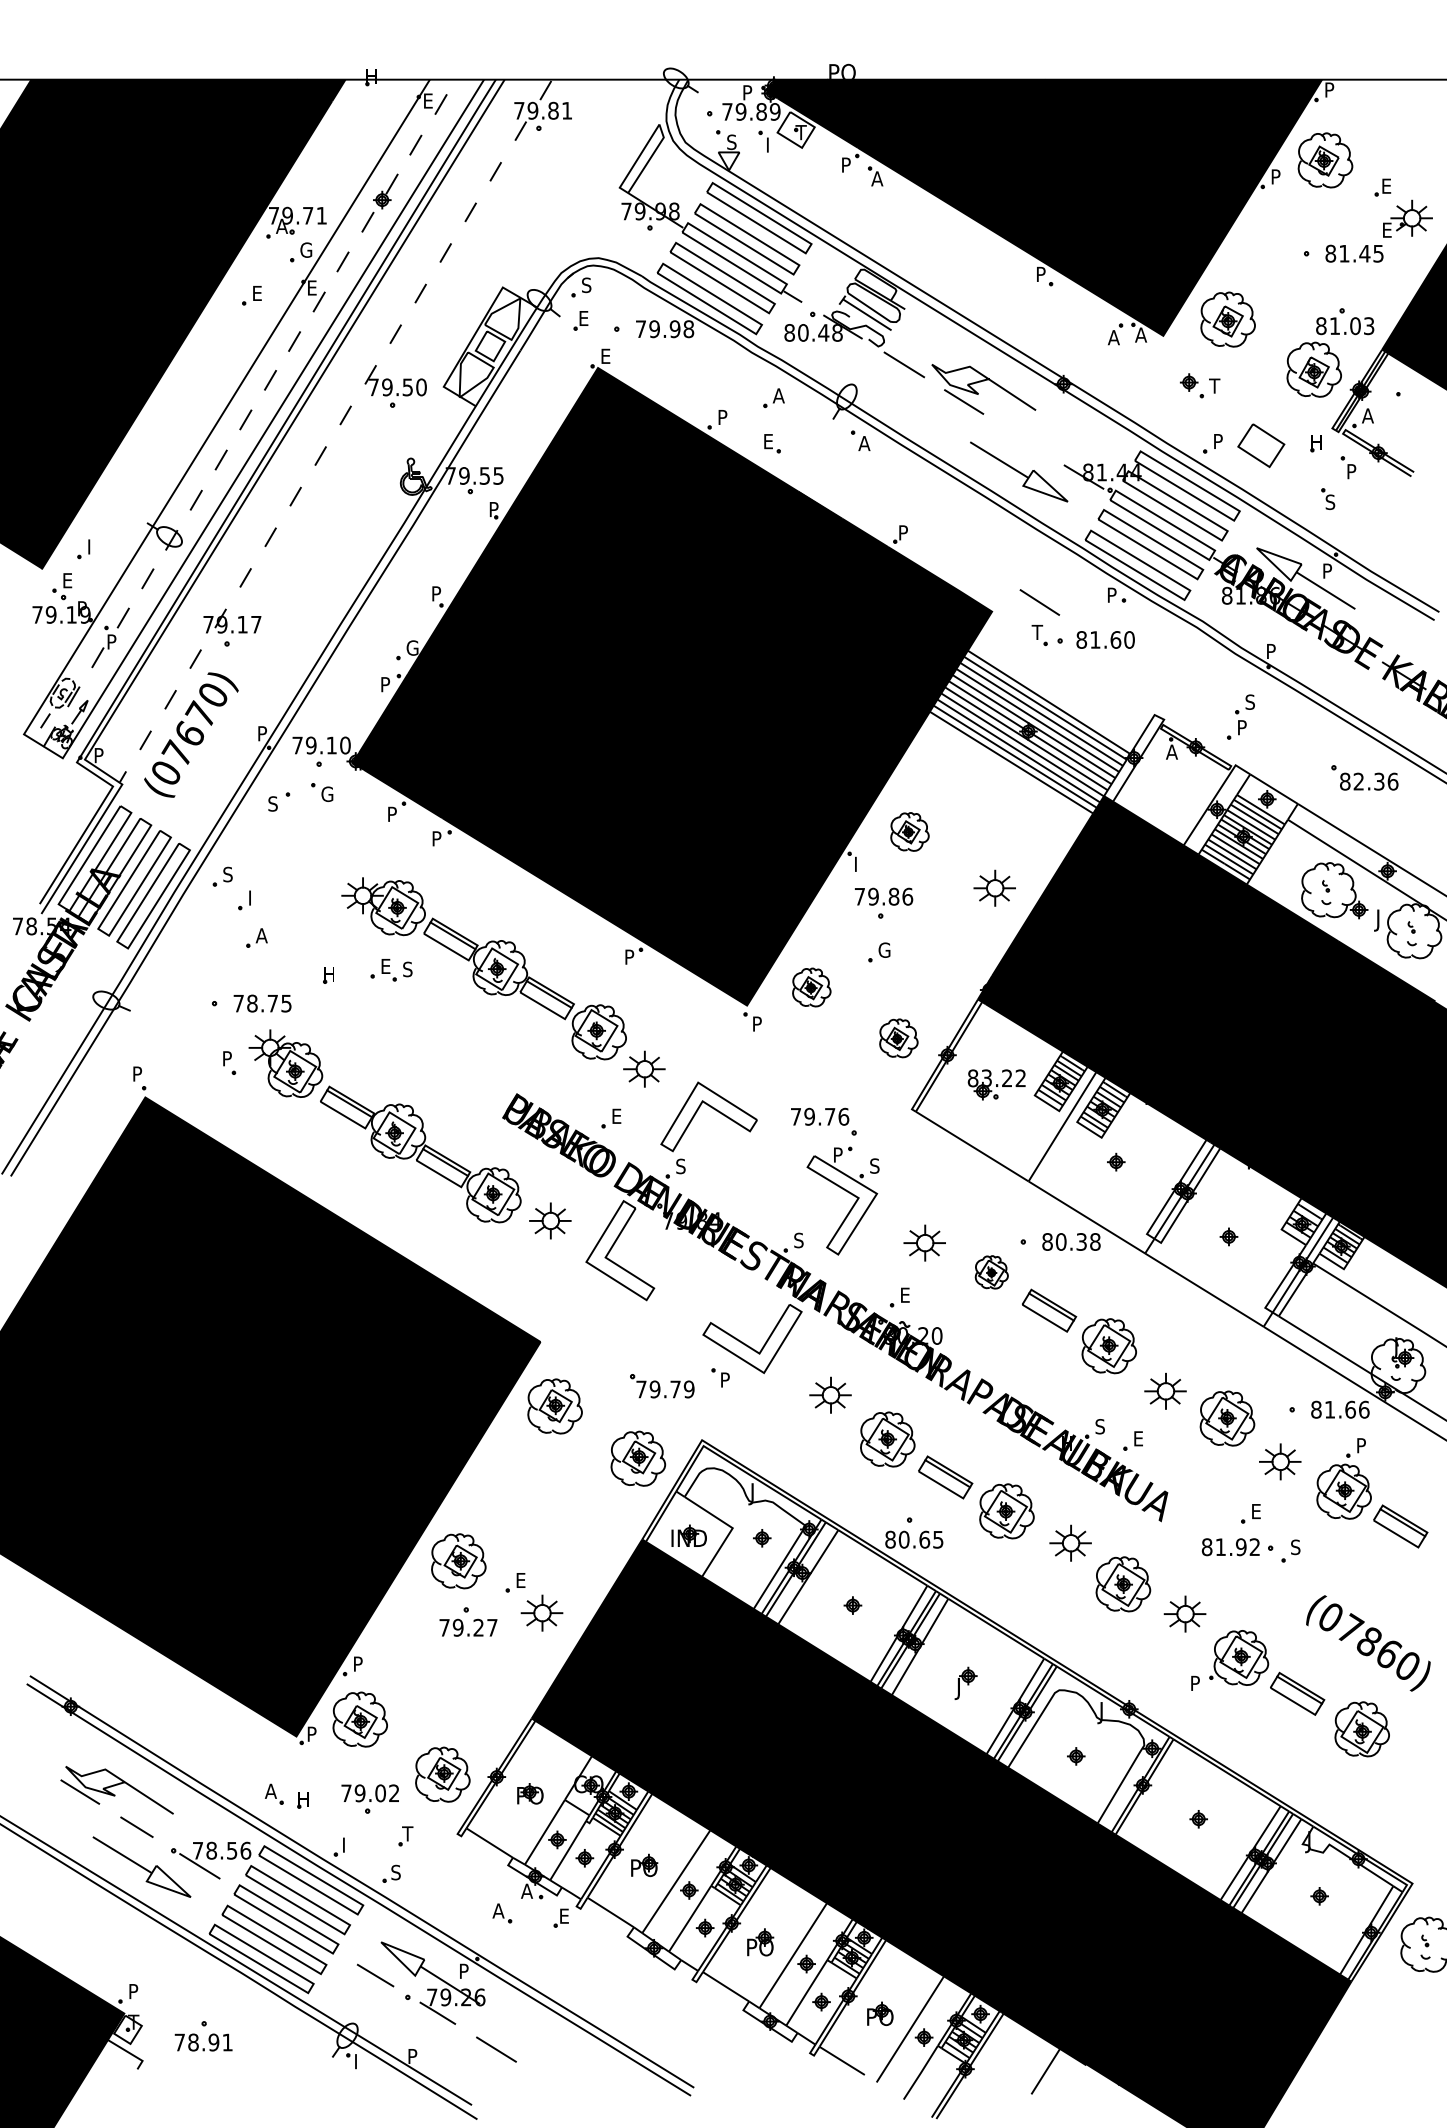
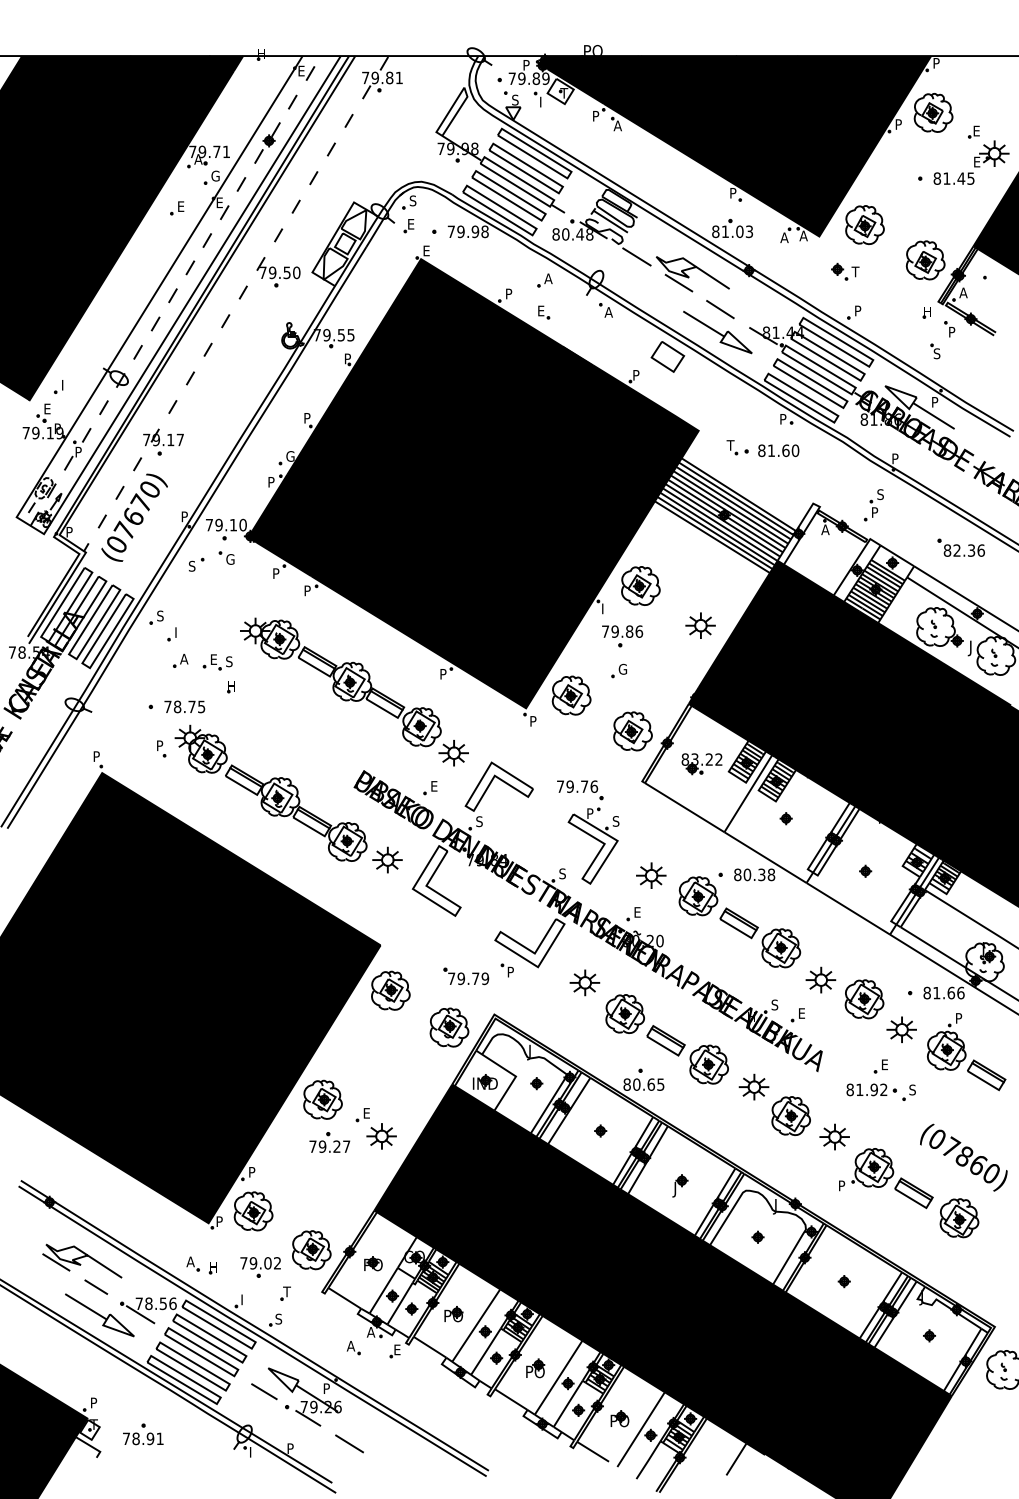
part: (1345, 321) -> (732, 228), moved
part: (1261, 445) -> (668, 356), moved
line: (1039, 602) -> (720, 309), moved
part: (909, 831) -> (640, 585), size x1.43
part: (391, 970) -> (217, 662), moved
part: (811, 987) -> (571, 695), size x1.43
part: (898, 1038) -> (632, 731), size x1.43
part: (991, 1272) -> (698, 896), size x1.67

